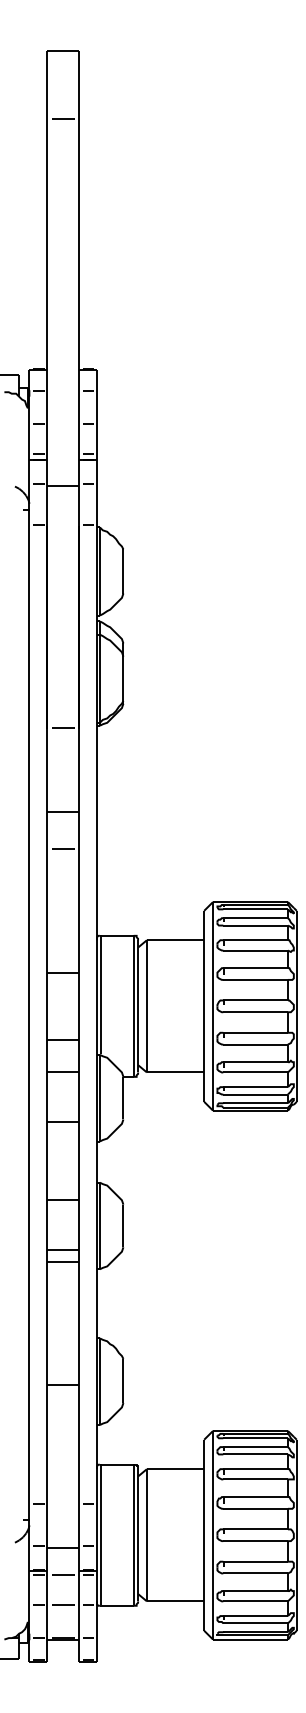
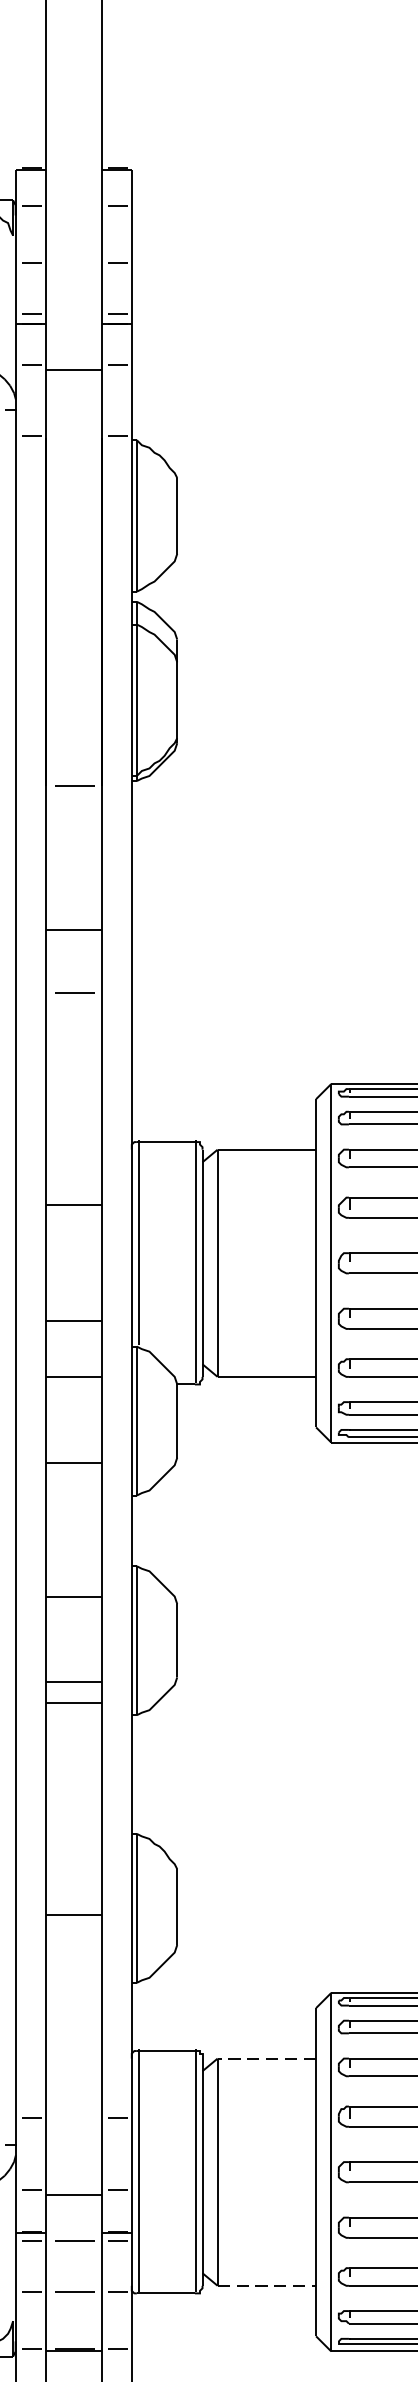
line: (175, 1469) -> (266, 2059), solid -> dashed
line: (175, 1601) -> (266, 2286), solid -> dashed

